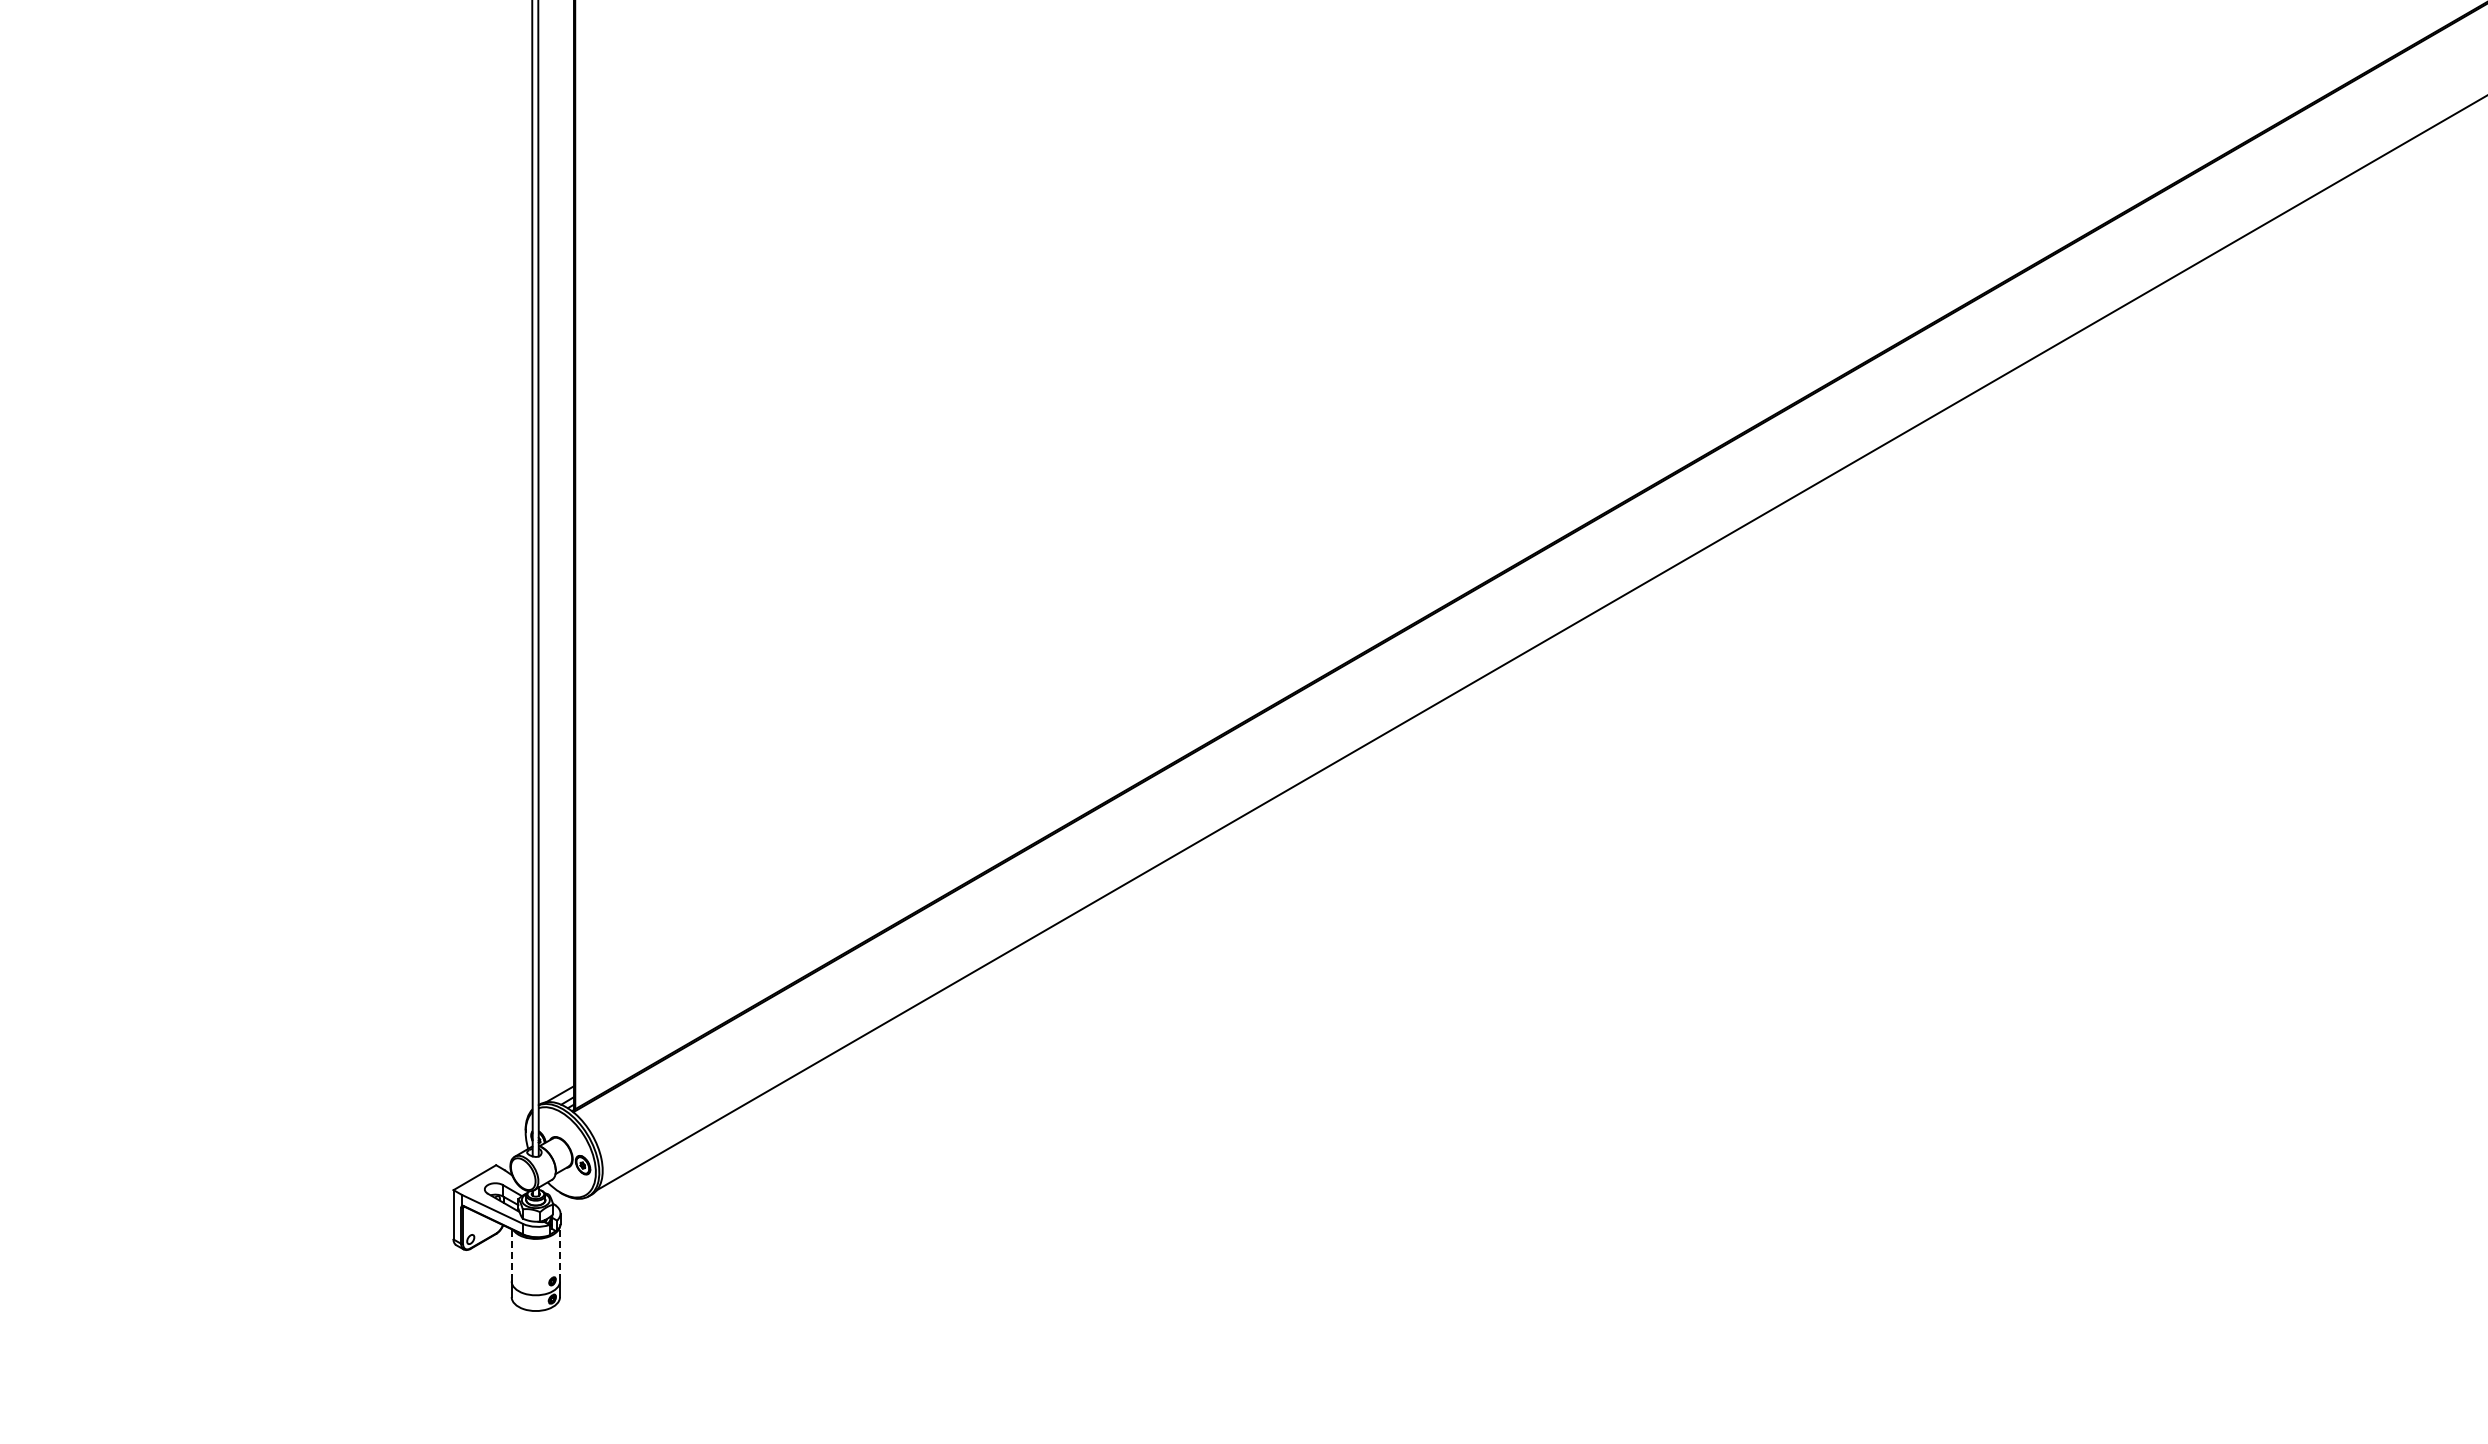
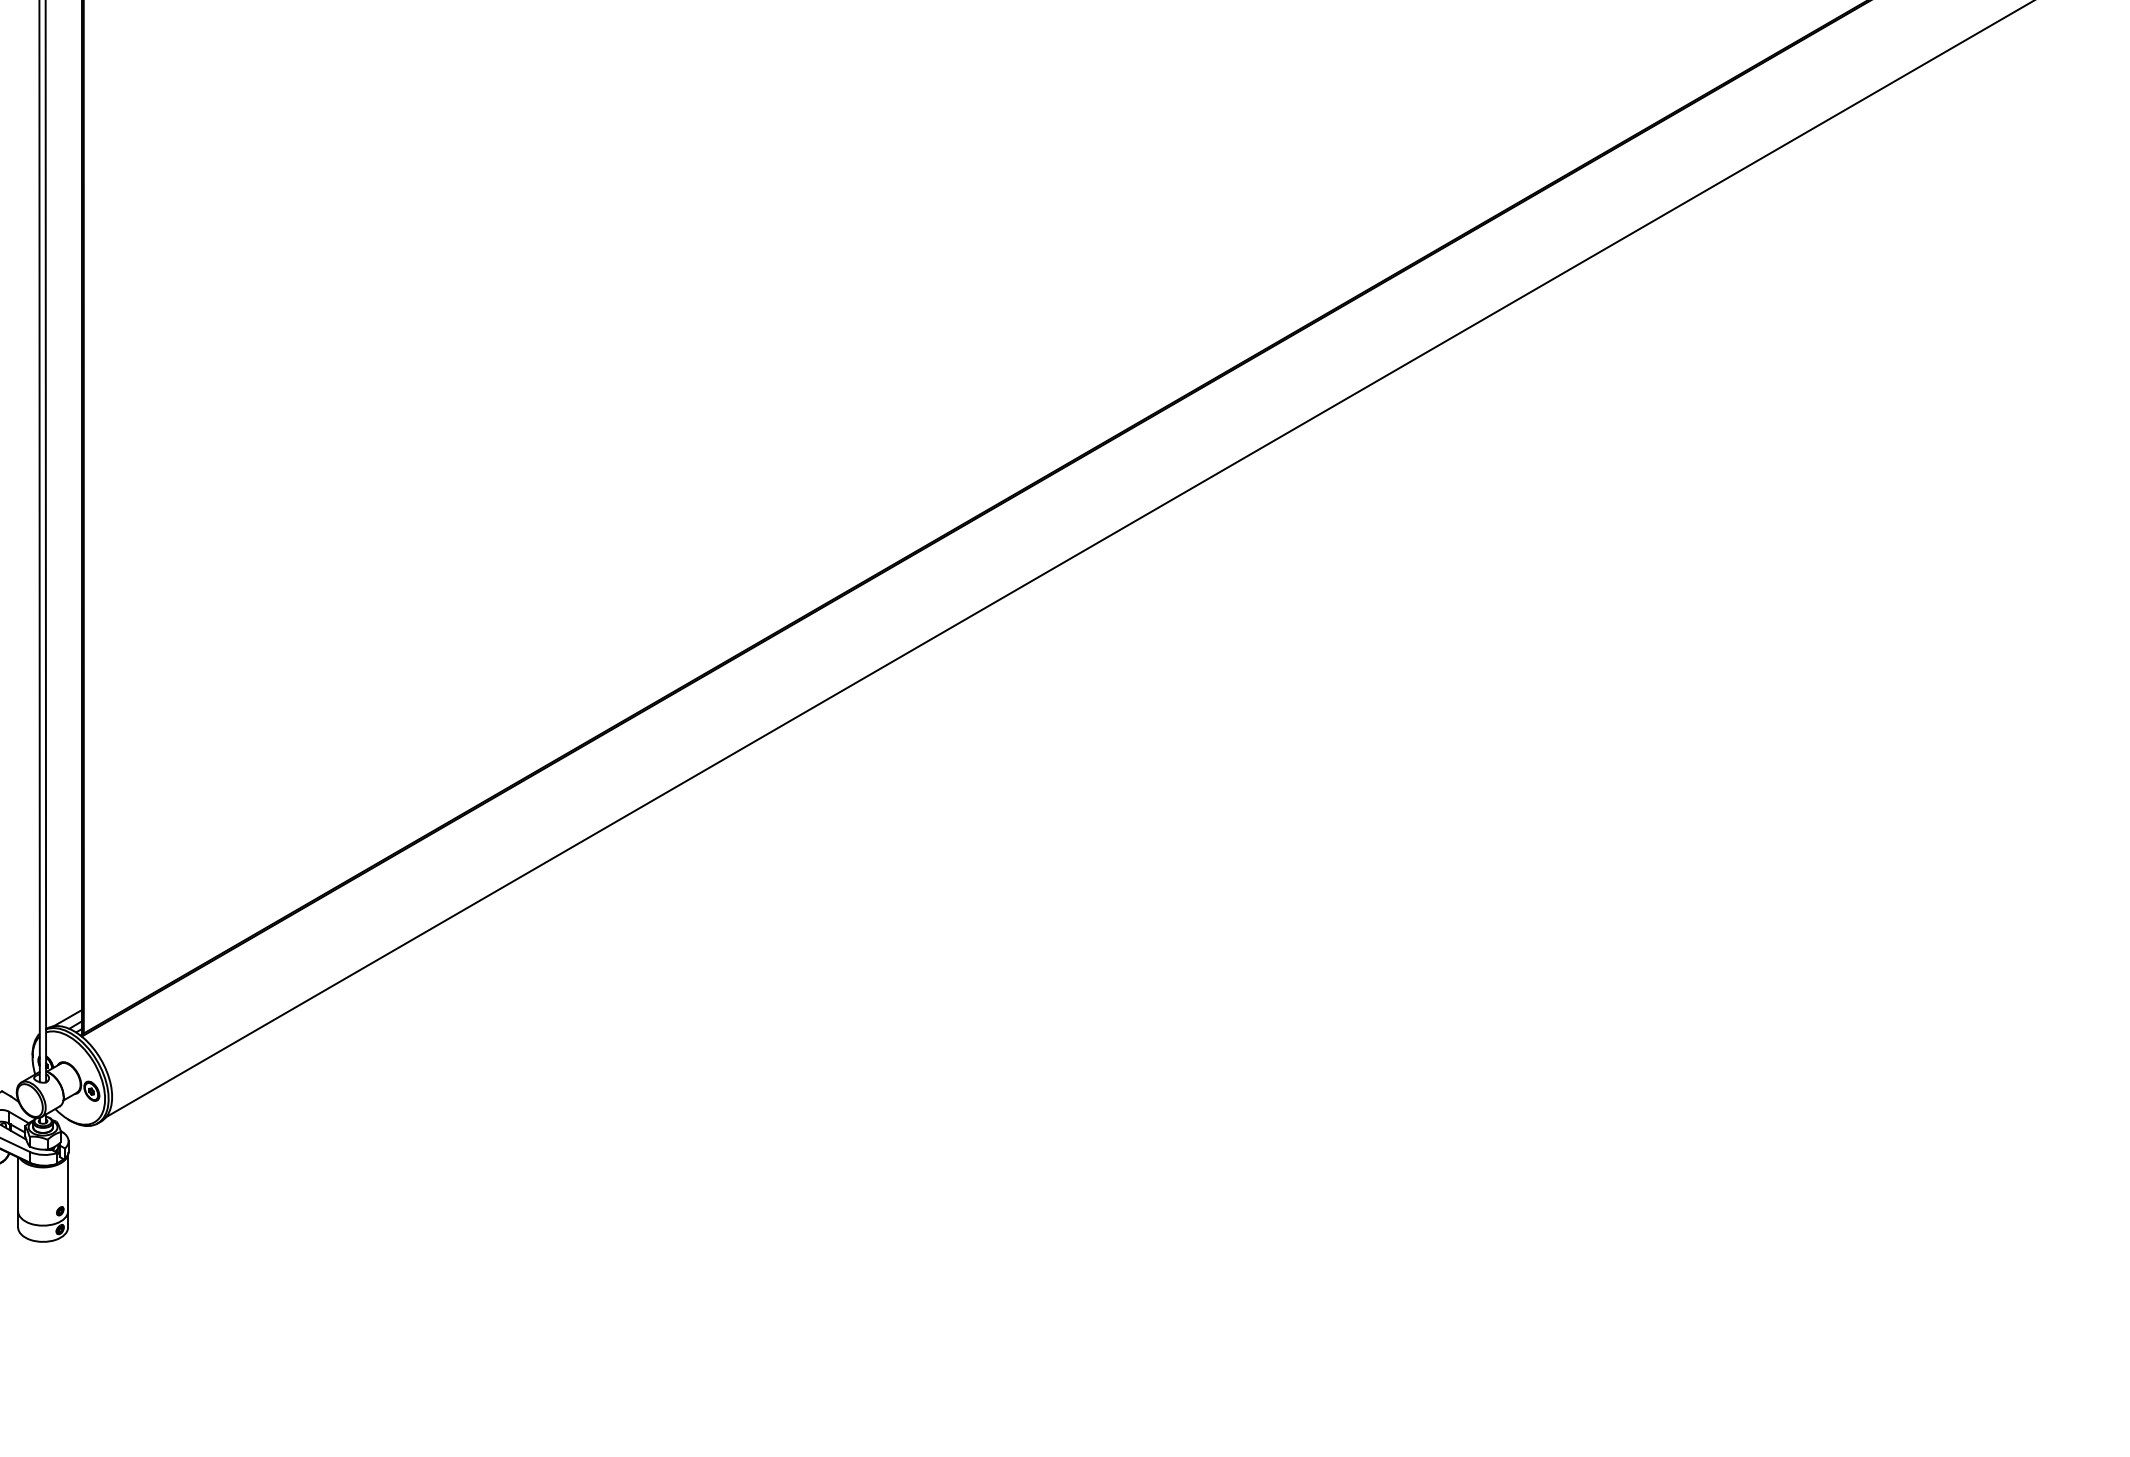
line: (560, 1253) -> (68, 1182), dashed -> solid
line: (511, 1254) -> (17, 1183), dashed -> solid

